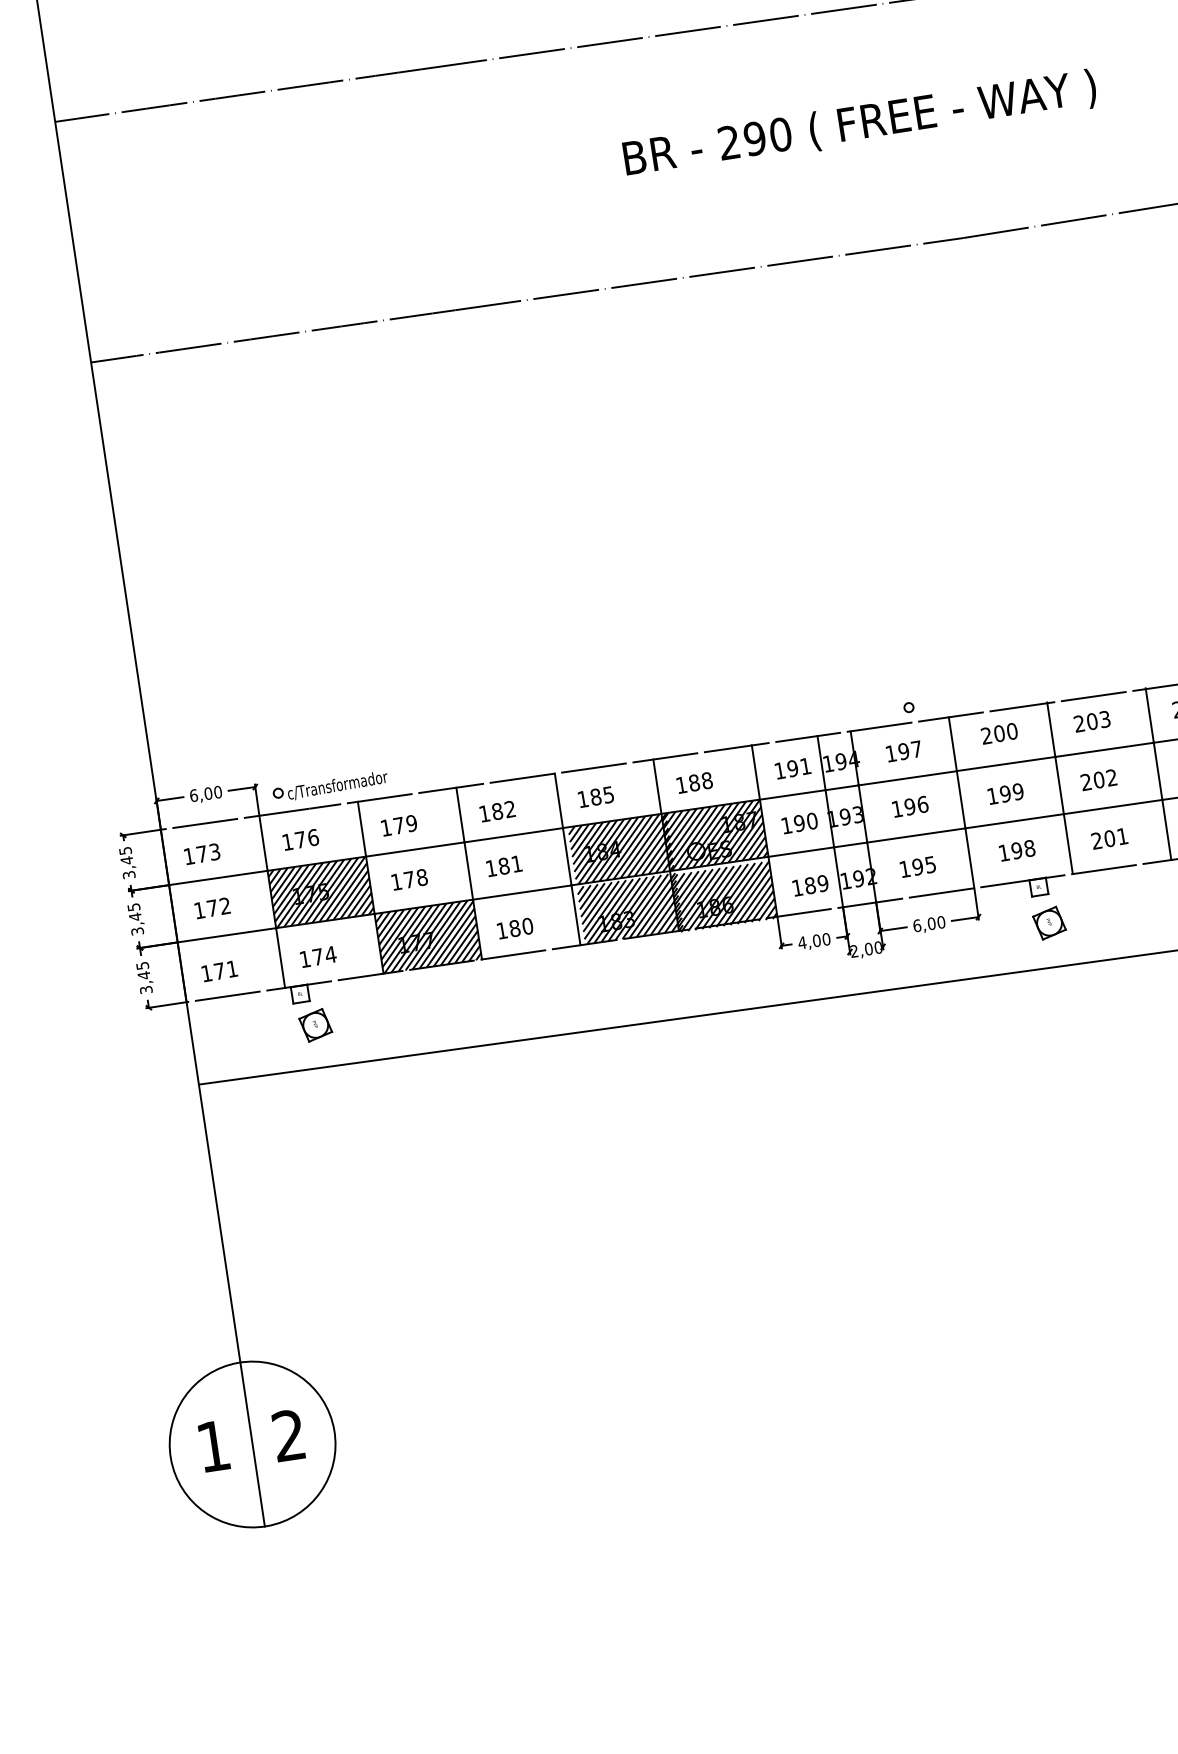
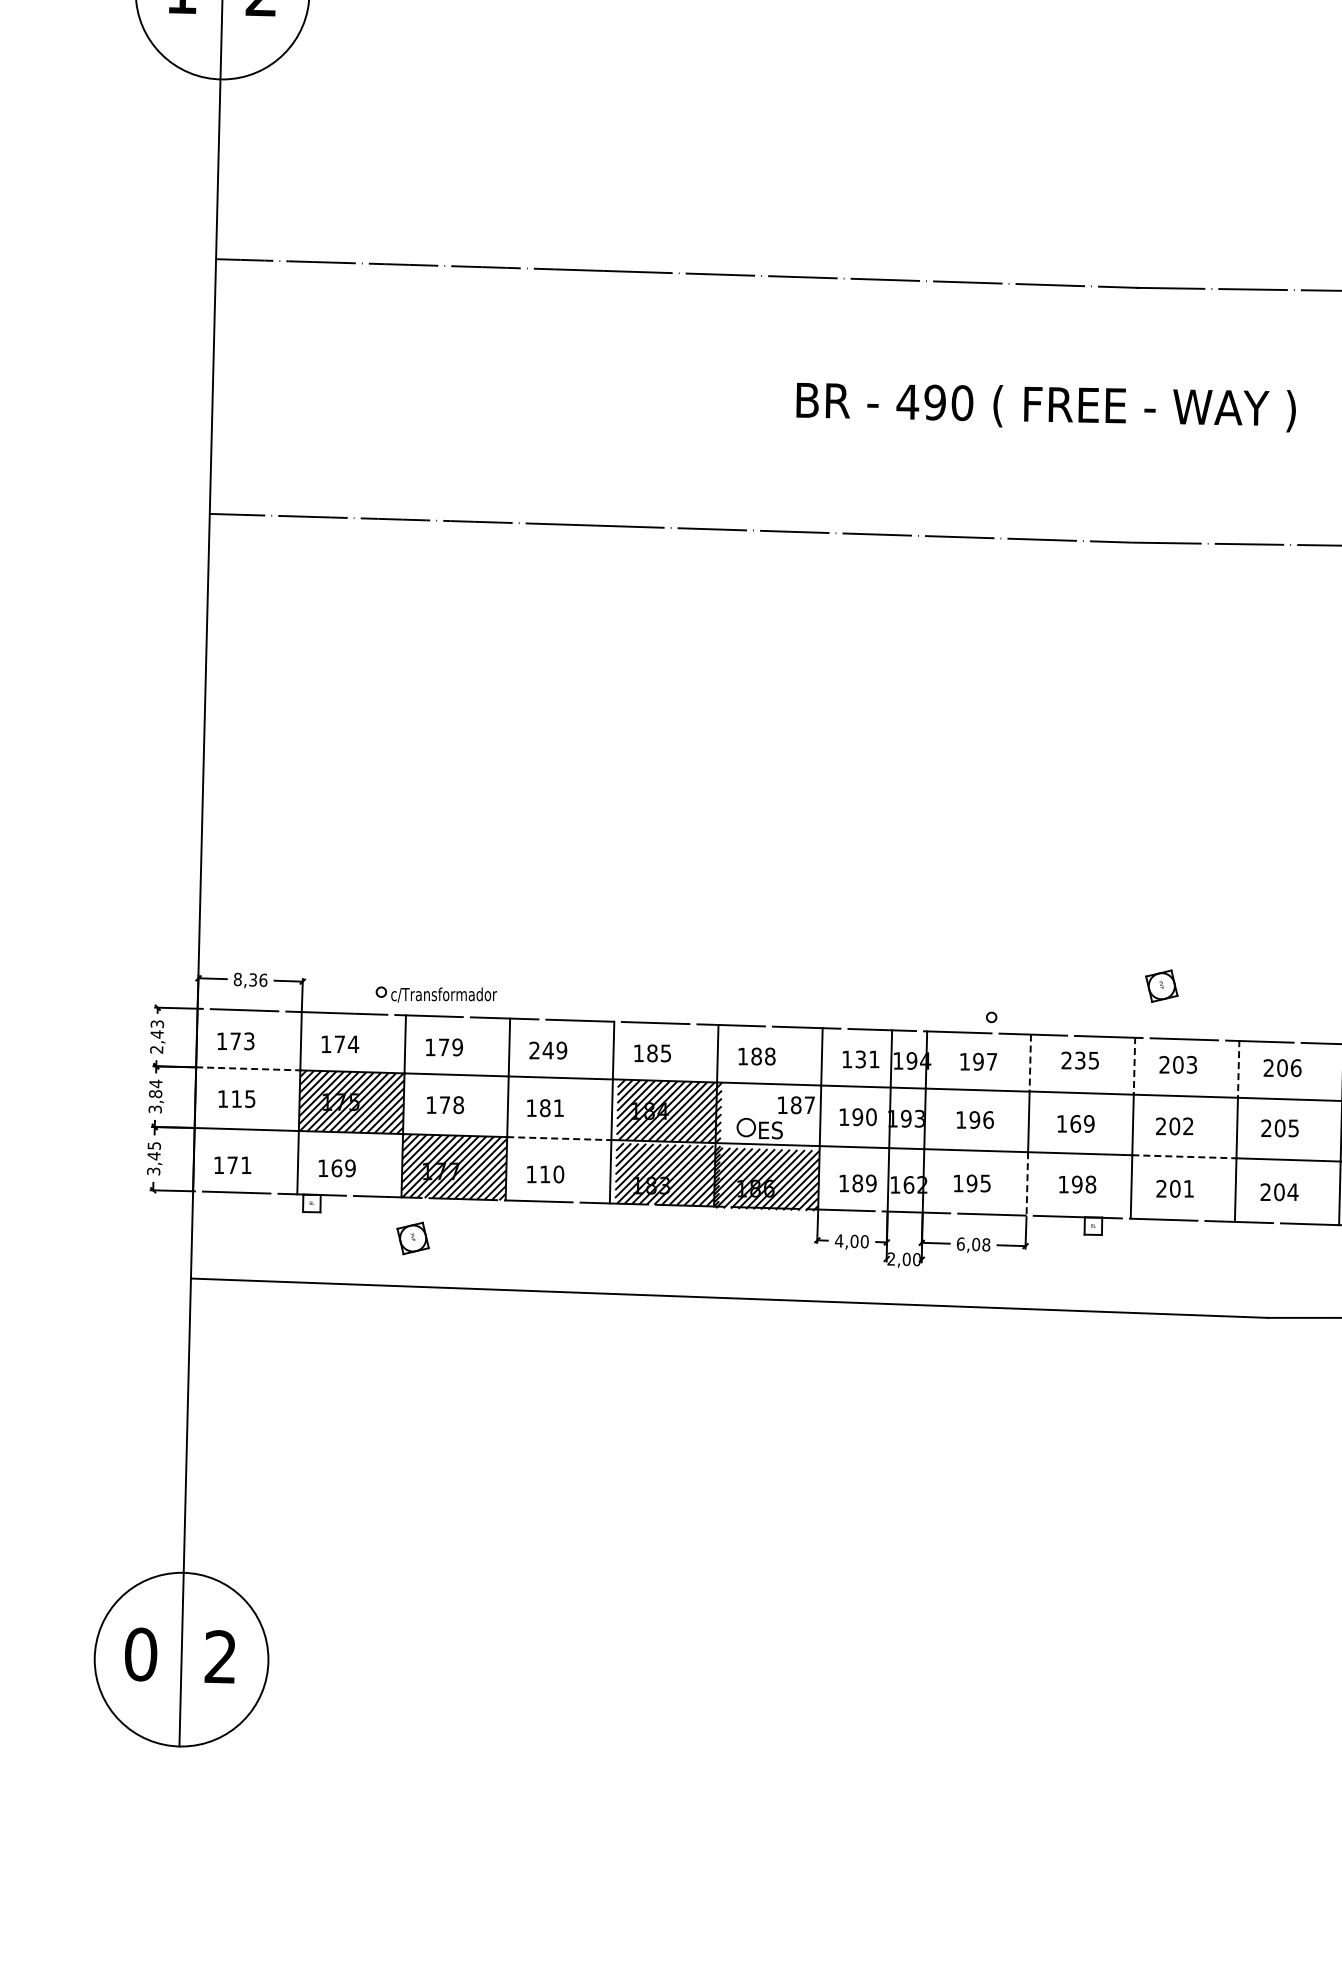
text: (728, 142) -> (907, 401), 290 -> 490
line: (1149, 715) -> (1238, 1068), solid -> dashed
line: (1051, 729) -> (1134, 1065), solid -> dashed
text: (1006, 732) -> (1087, 1060), 200 -> 235
line: (953, 744) -> (1030, 1063), solid -> dashed
text: (792, 768) -> (860, 1059), 191 -> 131
part: (330, 786) -> (436, 994), moved
text: (205, 793) -> (250, 979), 6,00 -> 8,36
text: (1005, 793) -> (1075, 1123), 199 -> 169
line: (1113, 806) -> (1184, 1156), solid -> dashed
text: (497, 811) -> (548, 1050), 182 -> 249
hatch: (714, 834) -> (768, 1113), removed
text: (313, 837) -> (353, 1044), 176 -> 174
line: (969, 857) -> (1027, 1183), solid -> dashed
text: (126, 862) -> (156, 1036), 3,45 -> 2,43
line: (218, 877) -> (248, 1068), solid -> dashed
text: (858, 878) -> (908, 1184), 192 -> 162
line: (522, 892) -> (559, 1138), solid -> dashed
text: (218, 906) -> (243, 1098), 172 -> 115
text: (134, 911) -> (155, 1088), 3,45 -> 3,84
text: (941, 922) -> (986, 1244), 6,00 -> 6,08
part: (1049, 922) -> (1161, 985), moved
text: (515, 928) -> (545, 1174), 180 -> 110
text: (324, 956) -> (343, 1168), 174 -> 169
part: (315, 1025) -> (412, 1238), moved
text: (214, 1446) -> (141, 1654), 1 -> 0

